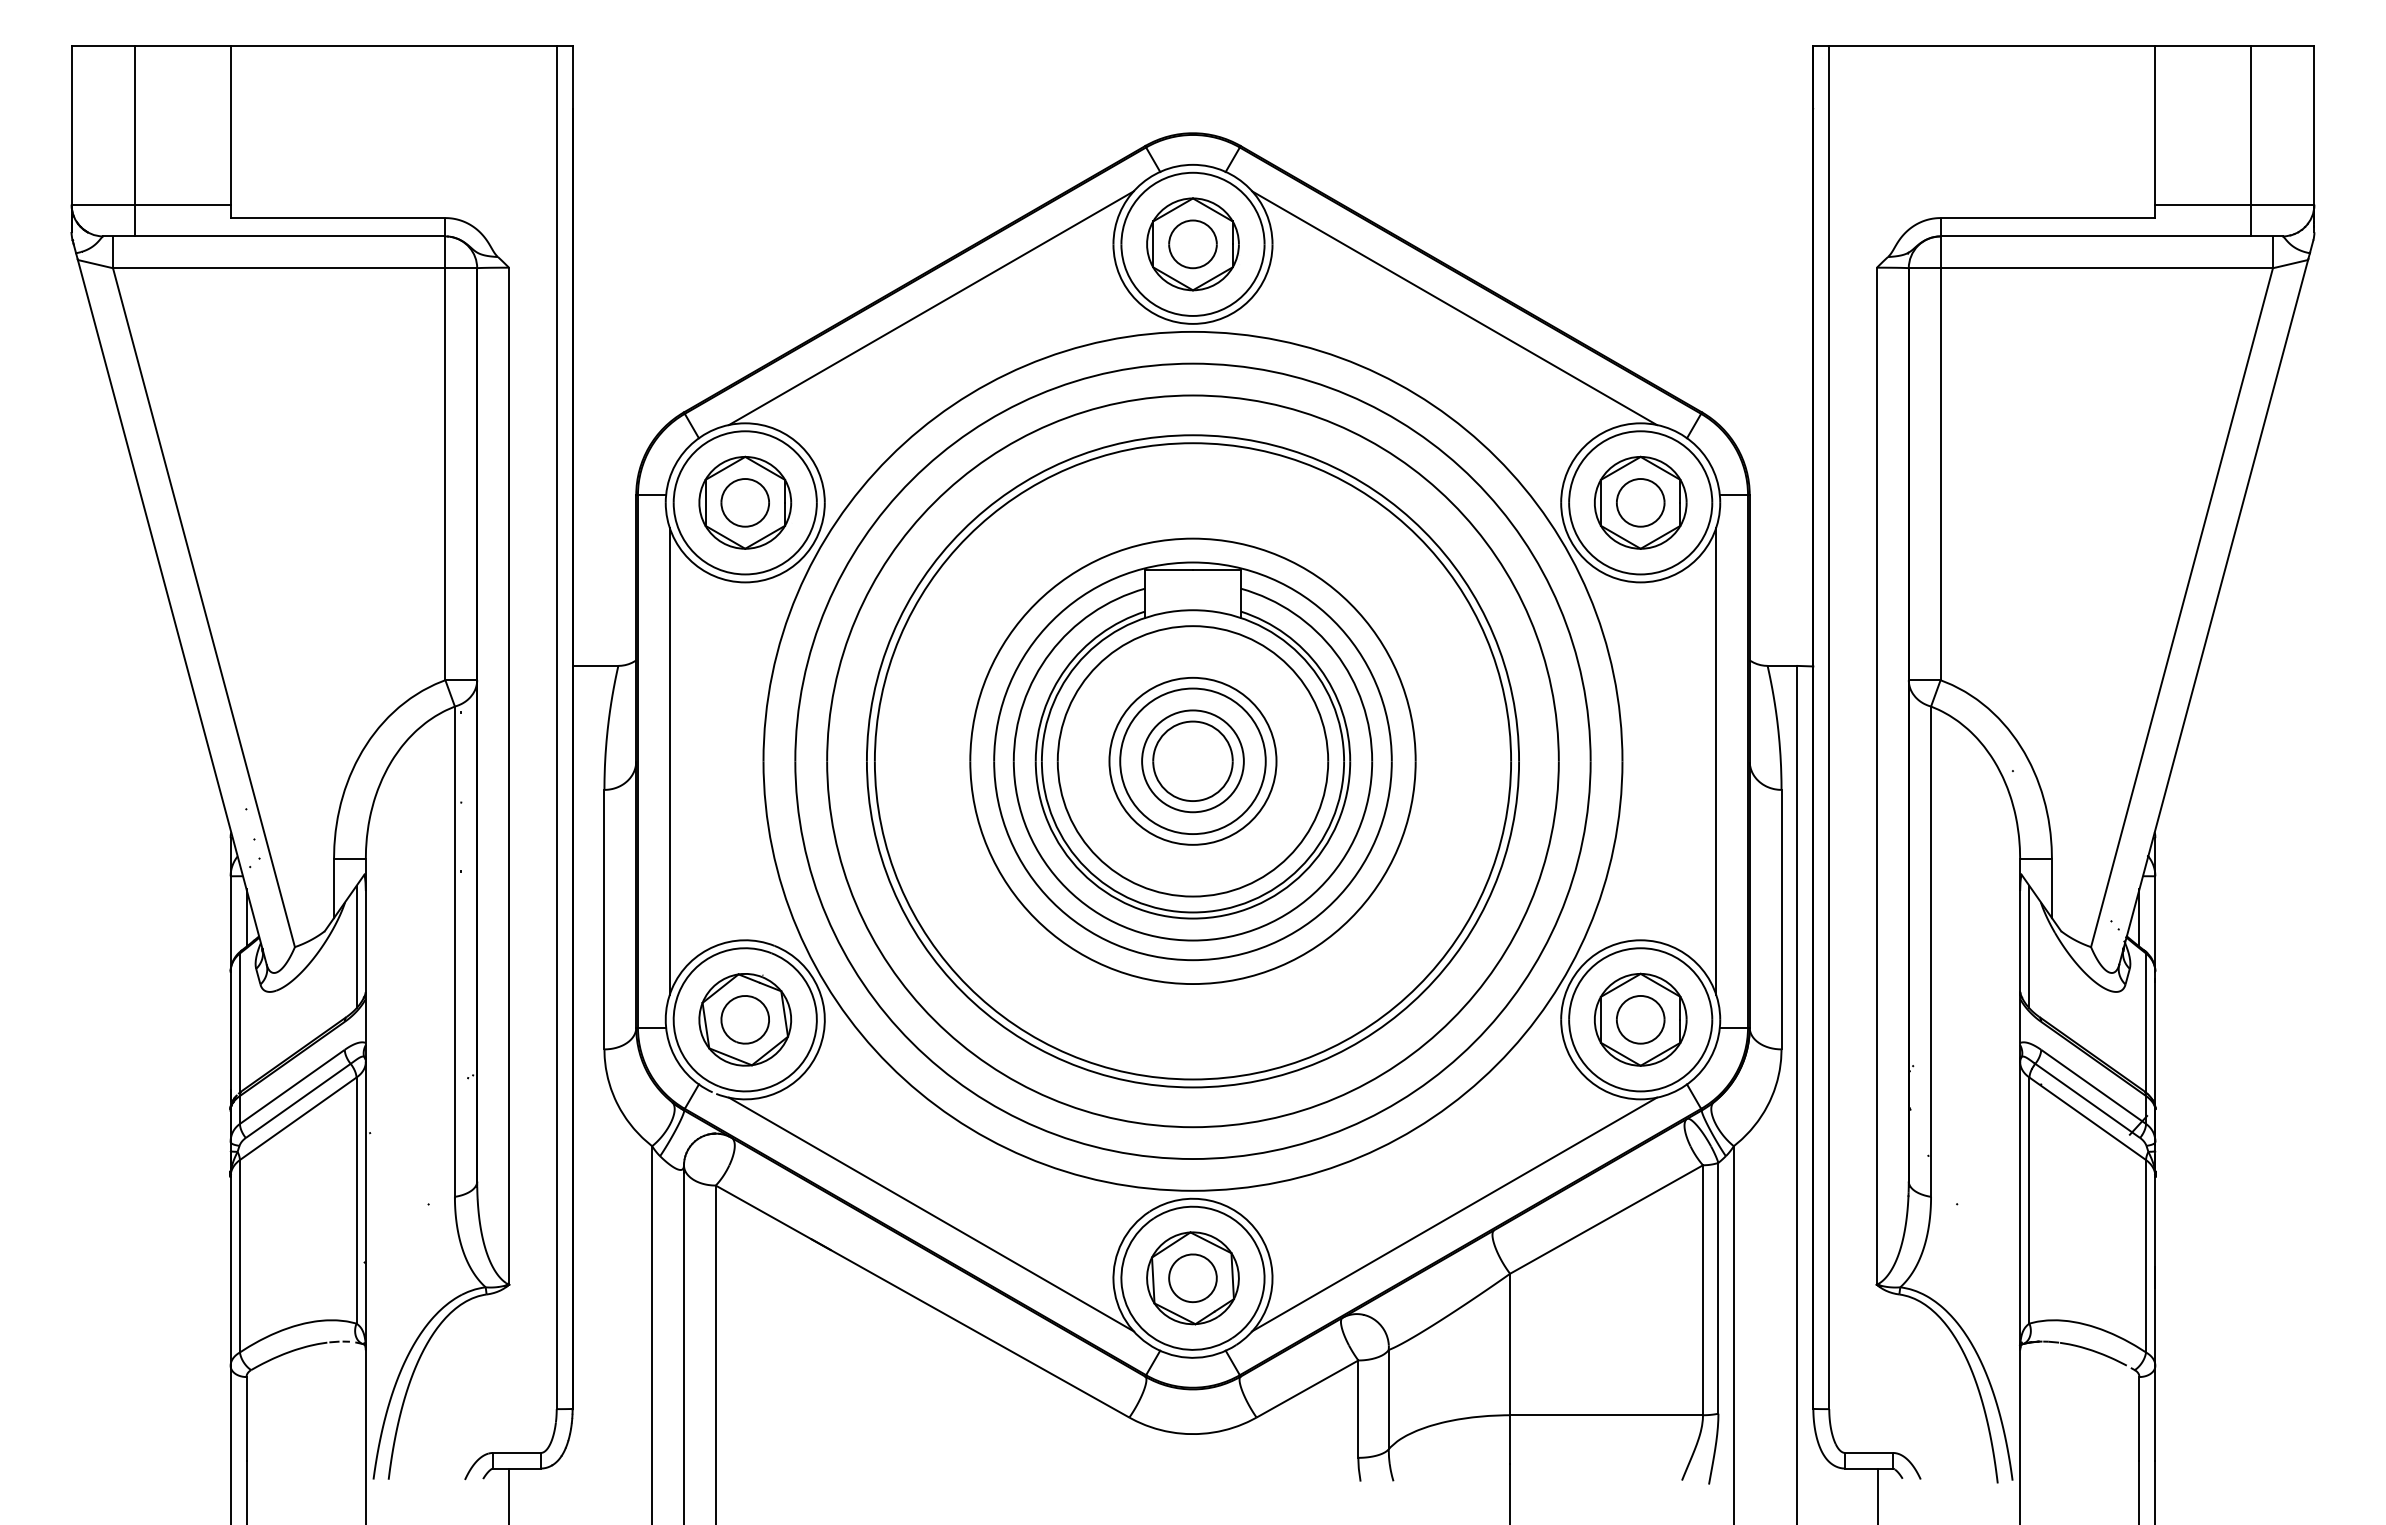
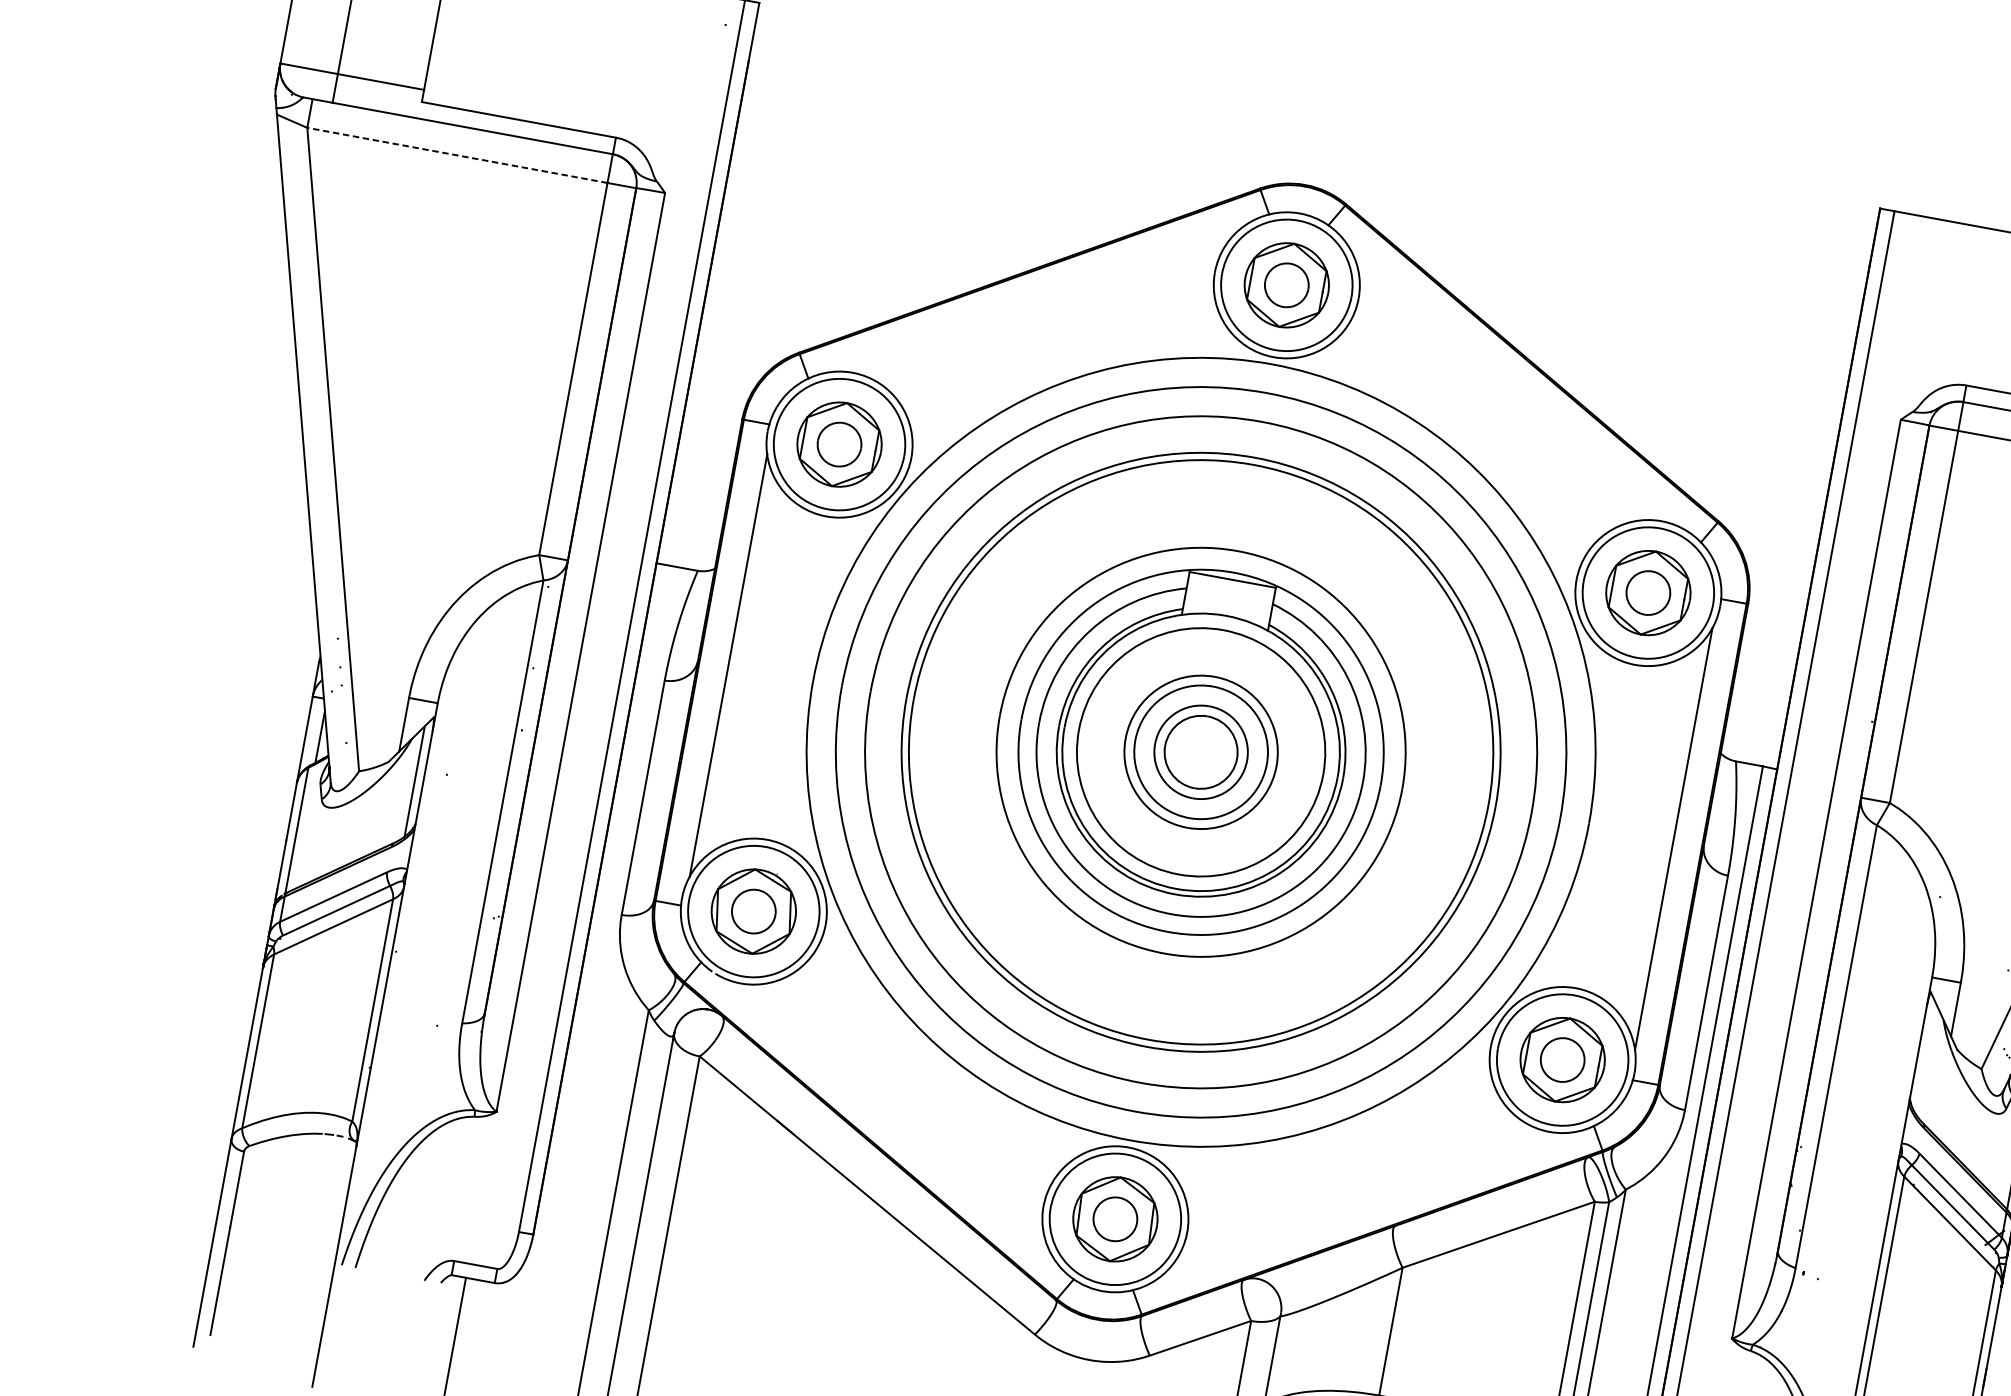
line: (278, 268) -> (456, 155), solid -> dashed
line: (931, 308) -> (1039, 299), removed
line: (1454, 308) -> (1512, 386), removed
line: (2029, 946) -> (1926, 1058), removed
line: (931, 1214) -> (889, 1118), removed
line: (1453, 1214) -> (1361, 1204), removed

